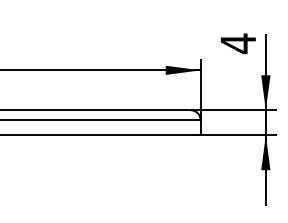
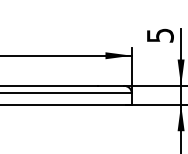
text: (238, 43) -> (160, 35), 4 -> 5

